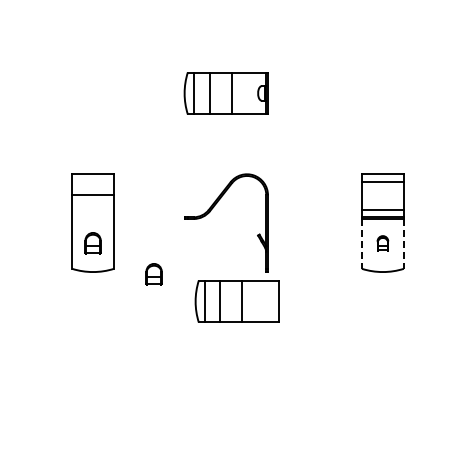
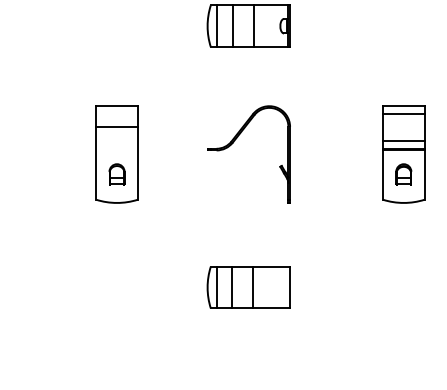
line: (361, 243) -> (382, 174), dashed -> solid
part: (382, 243) -> (403, 174), size x1.43
line: (403, 243) -> (424, 174), dashed -> solid
part: (153, 274) -> (176, 205), removed
part: (236, 301) -> (248, 287), moved

